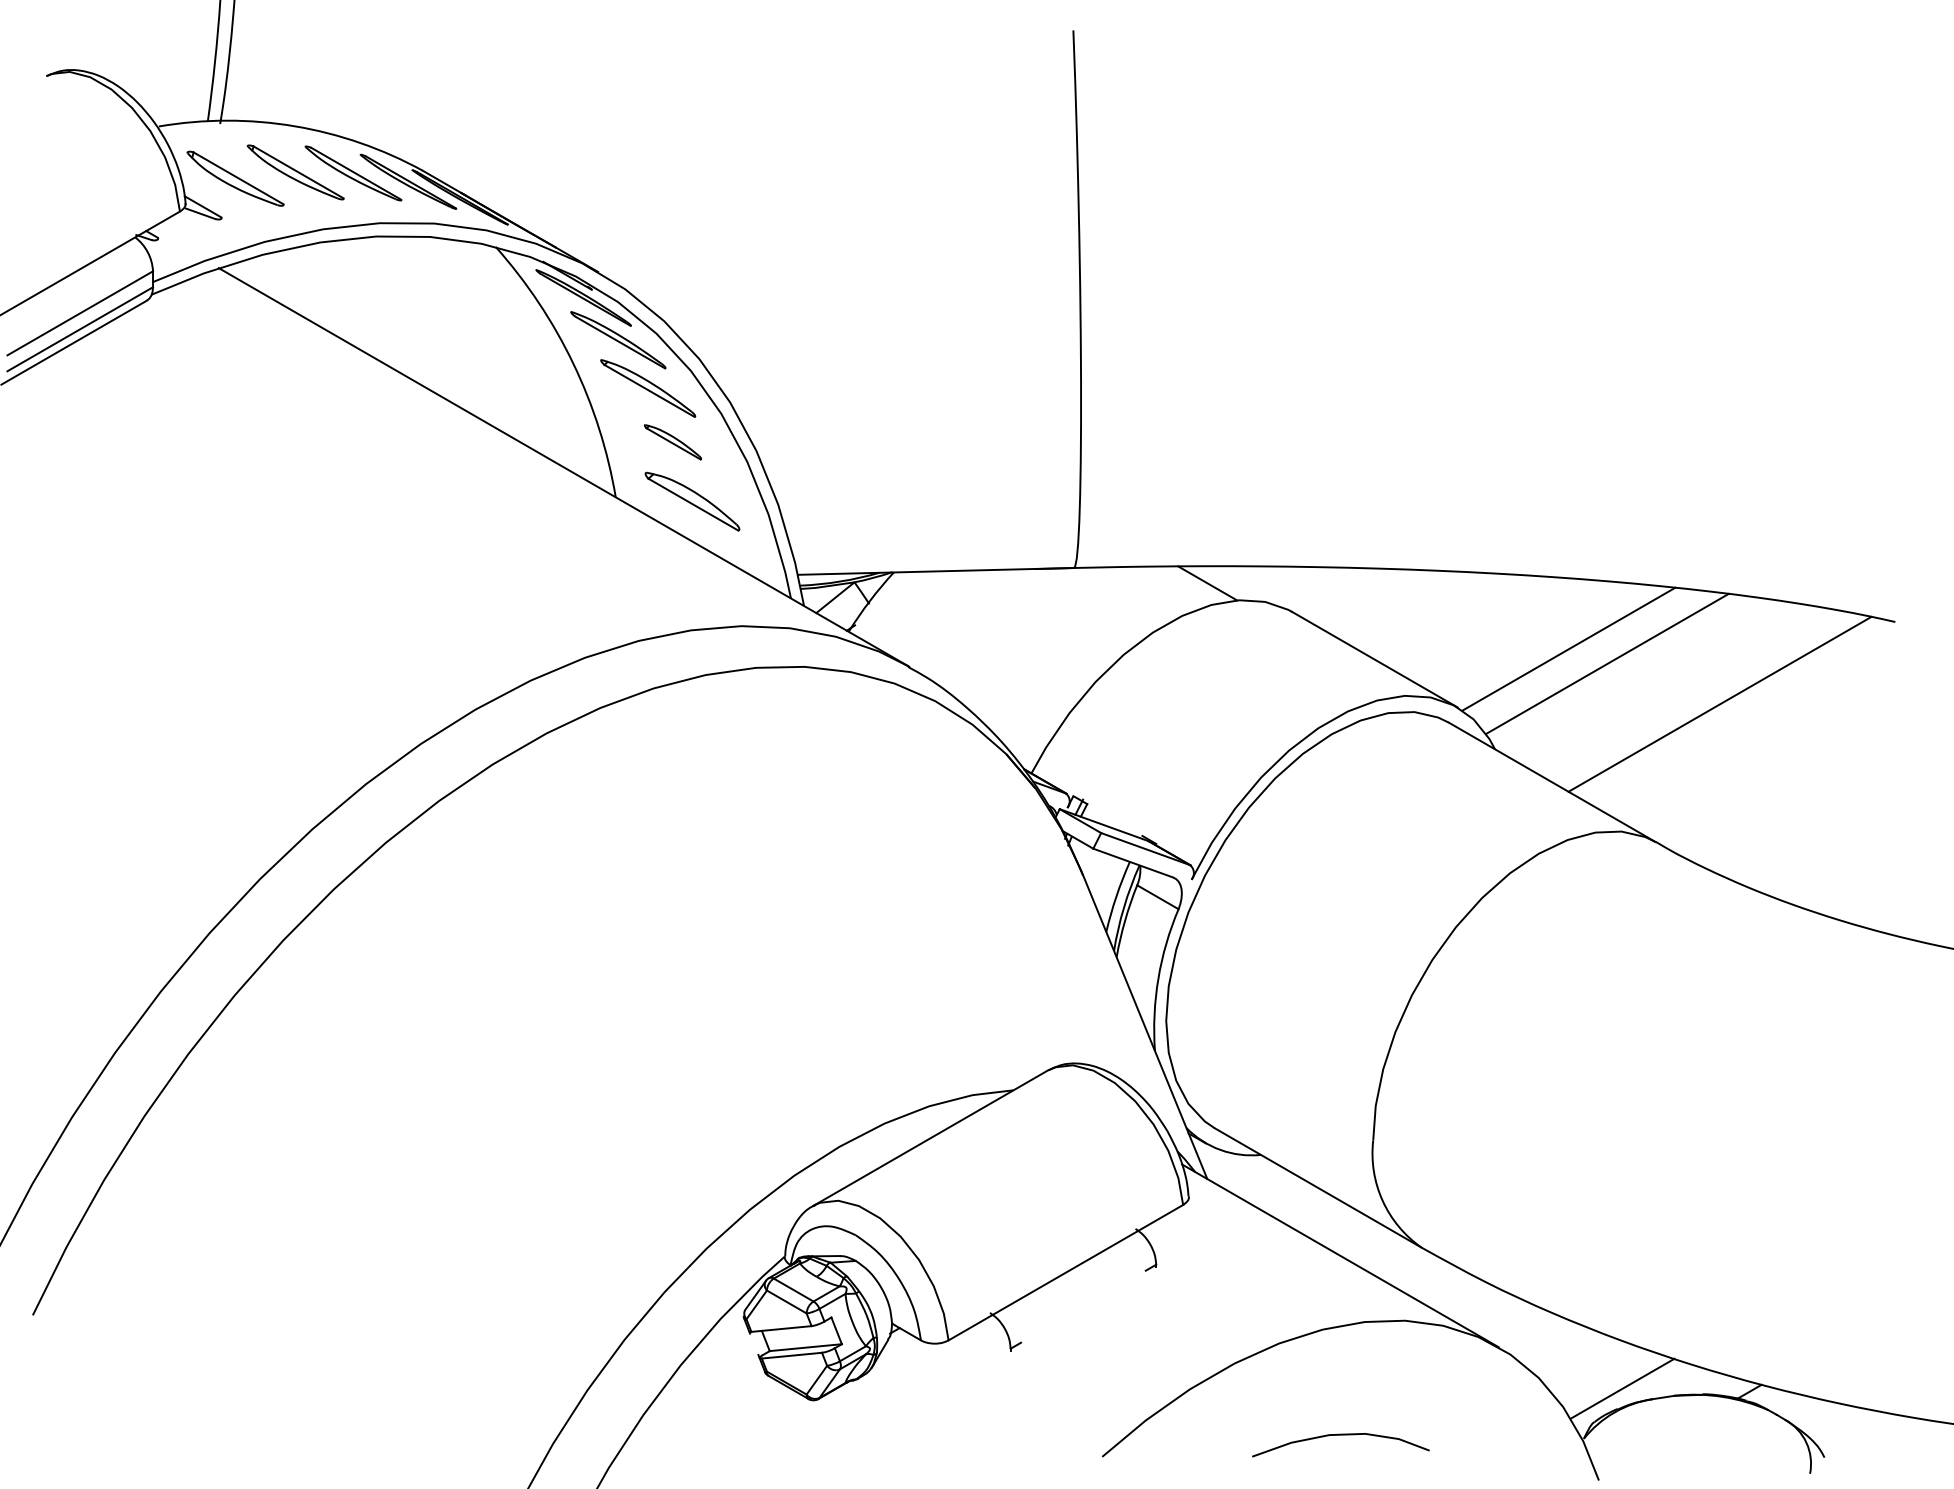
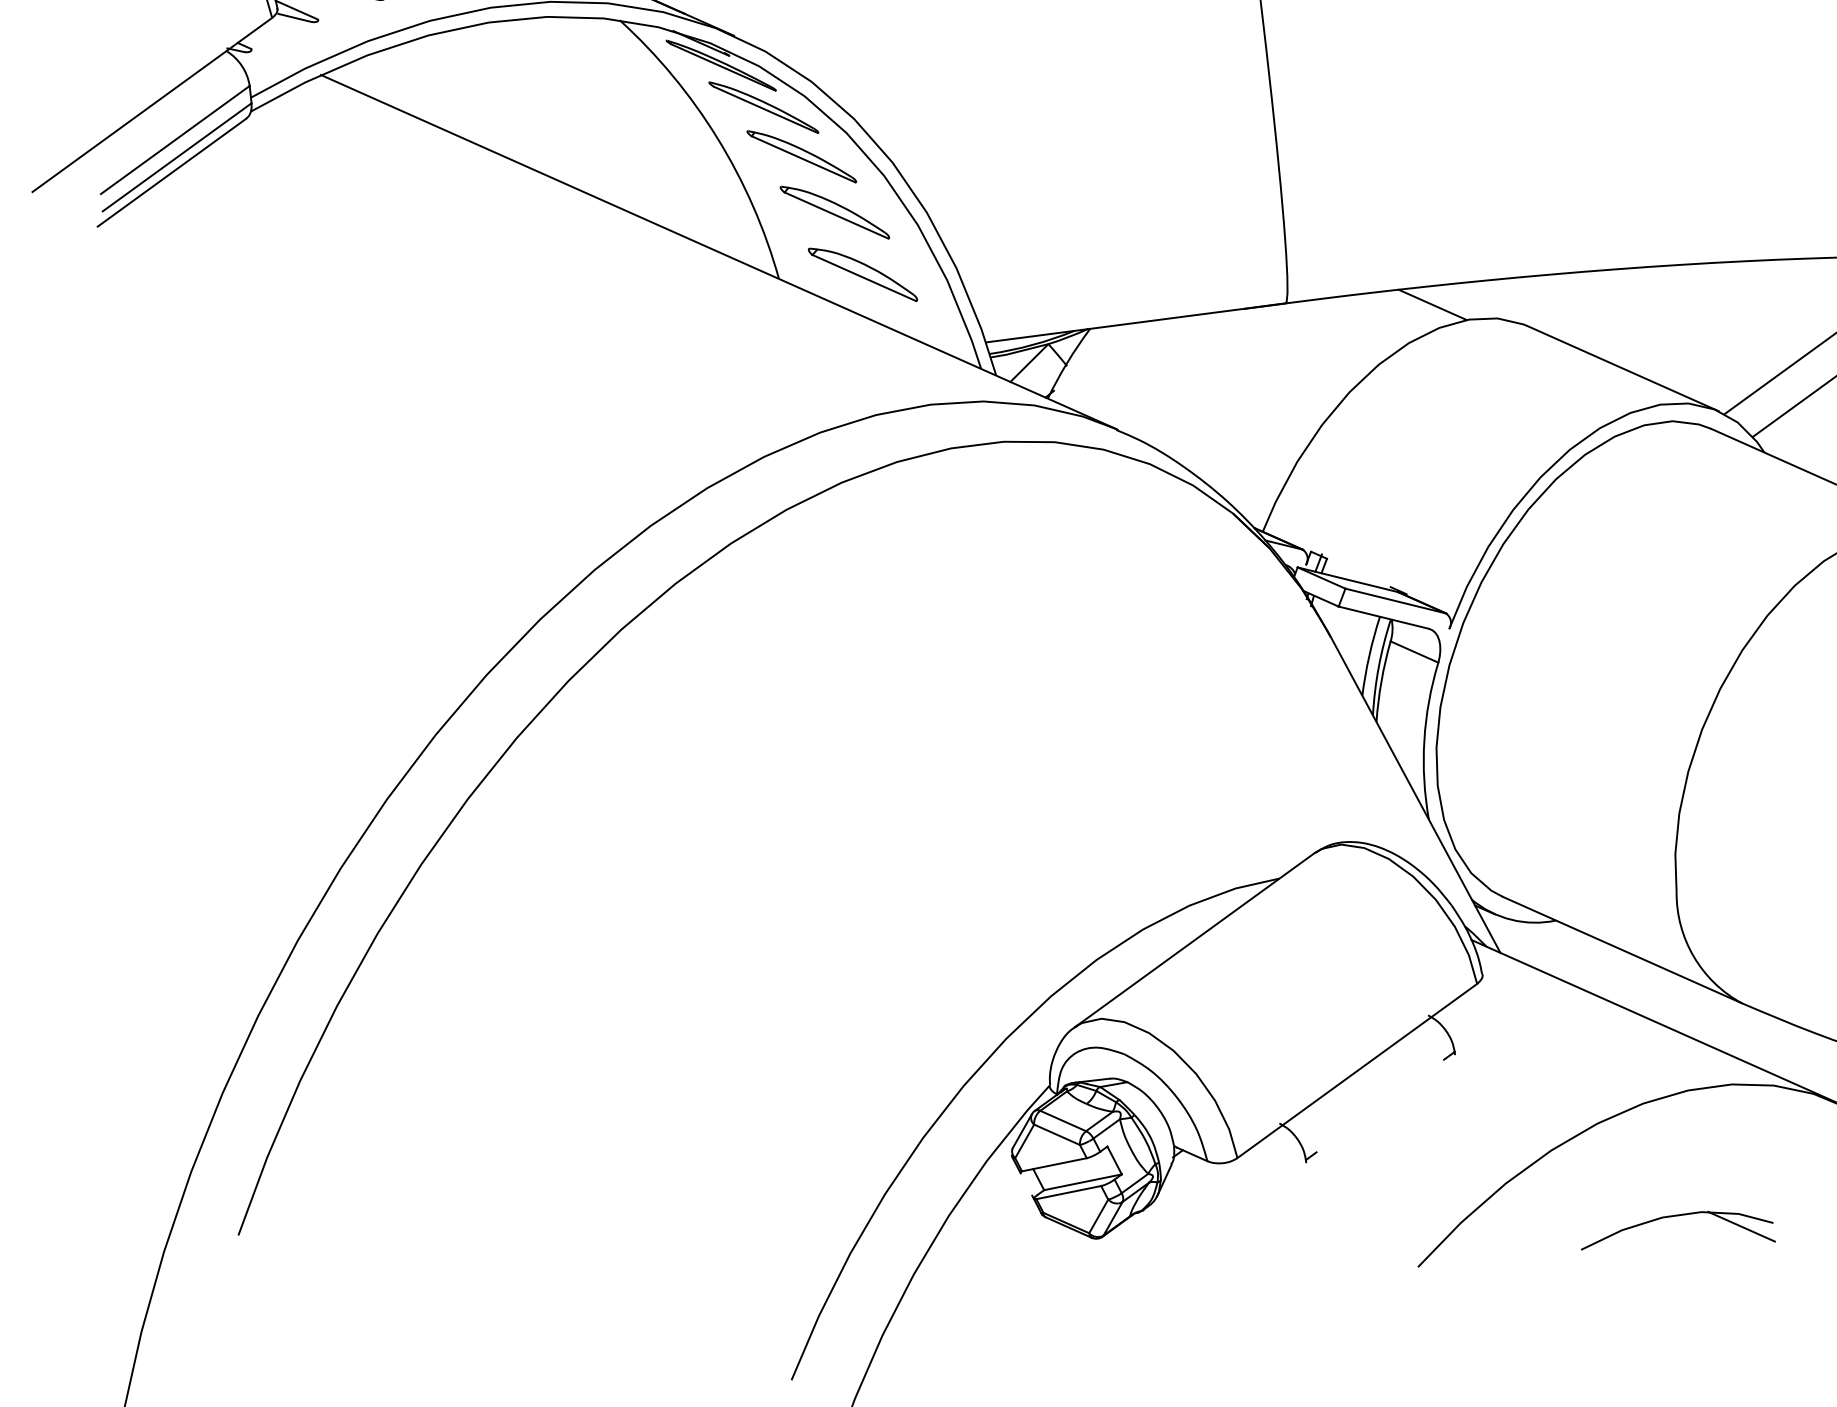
part: (672, 441) -> (834, 211), size x1.67
line: (1400, 1450) -> (1741, 1226), added

